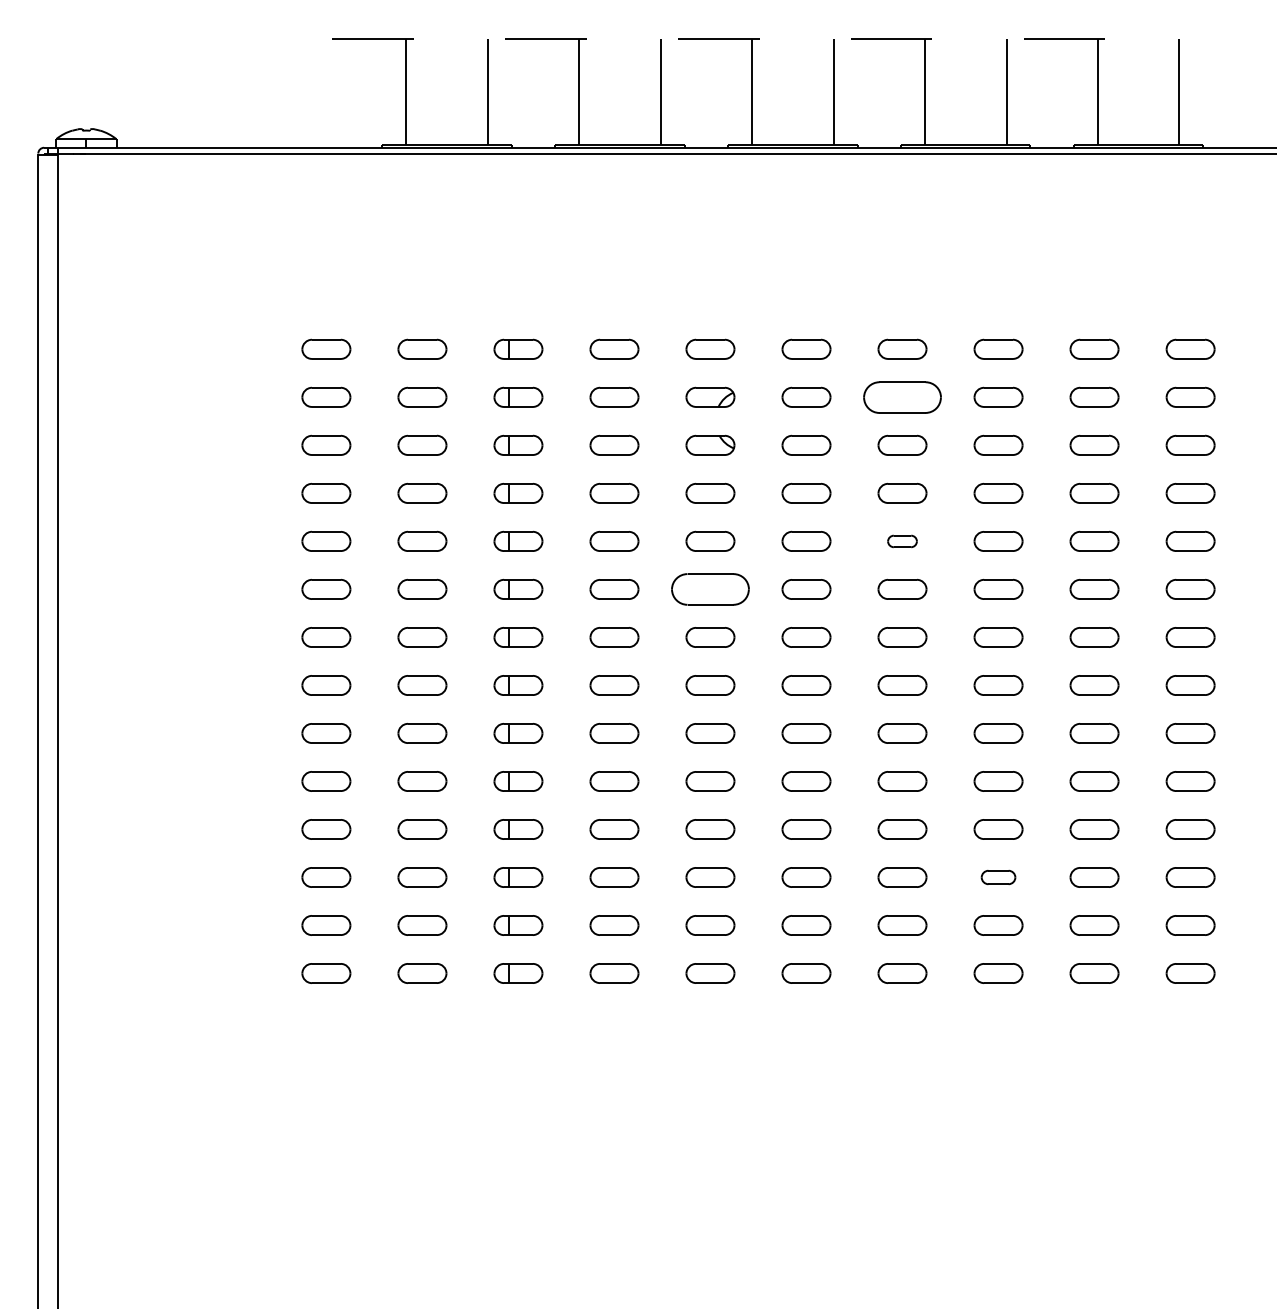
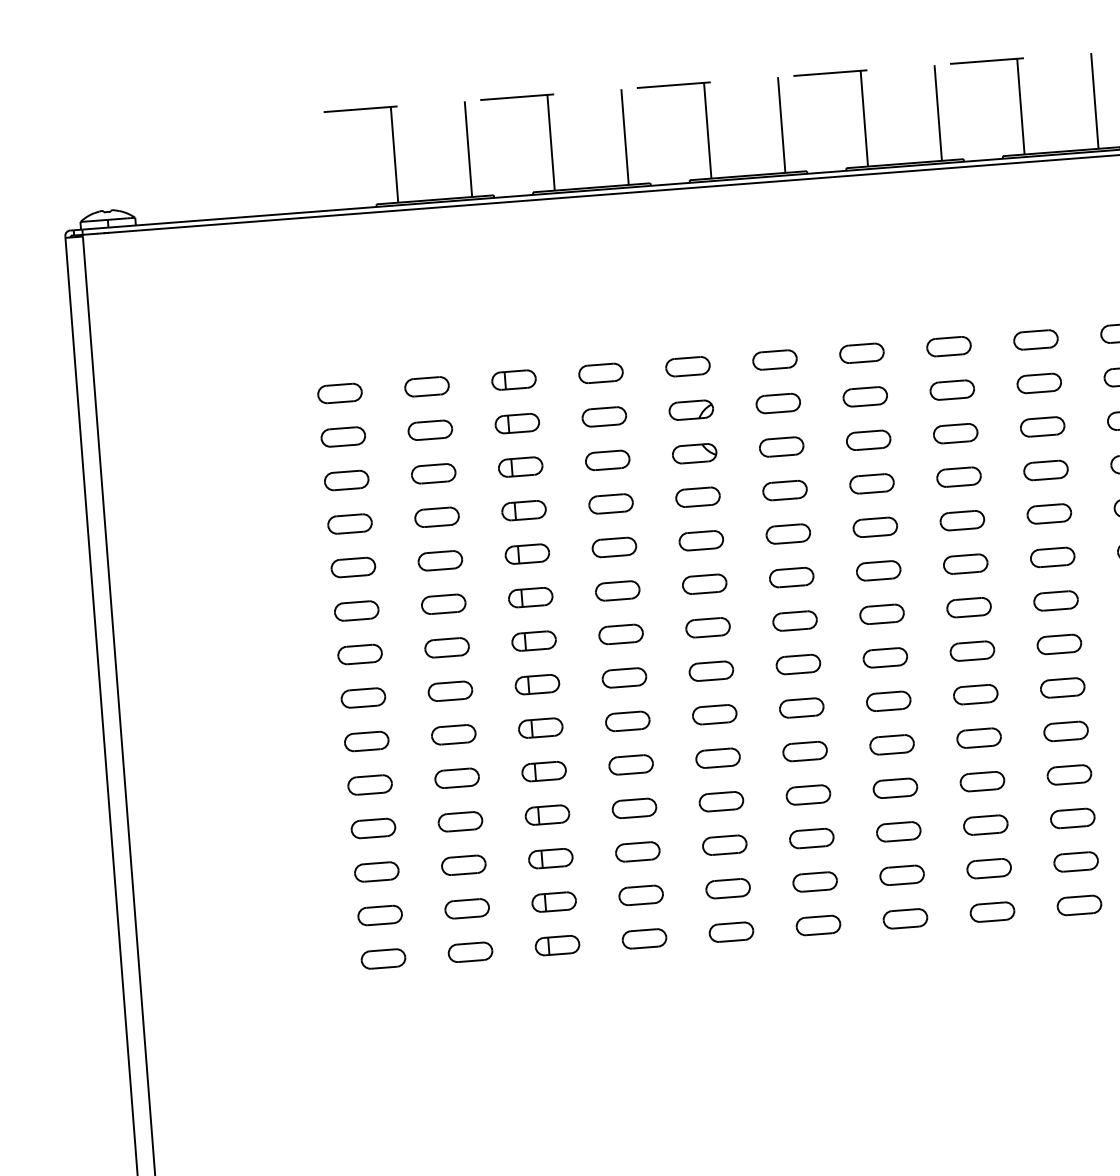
part: (902, 396) -> (865, 396), size x0.62
part: (902, 541) -> (875, 527), size x1.67
part: (710, 589) -> (704, 584), size x0.62
part: (998, 877) -> (985, 825), size x1.43

